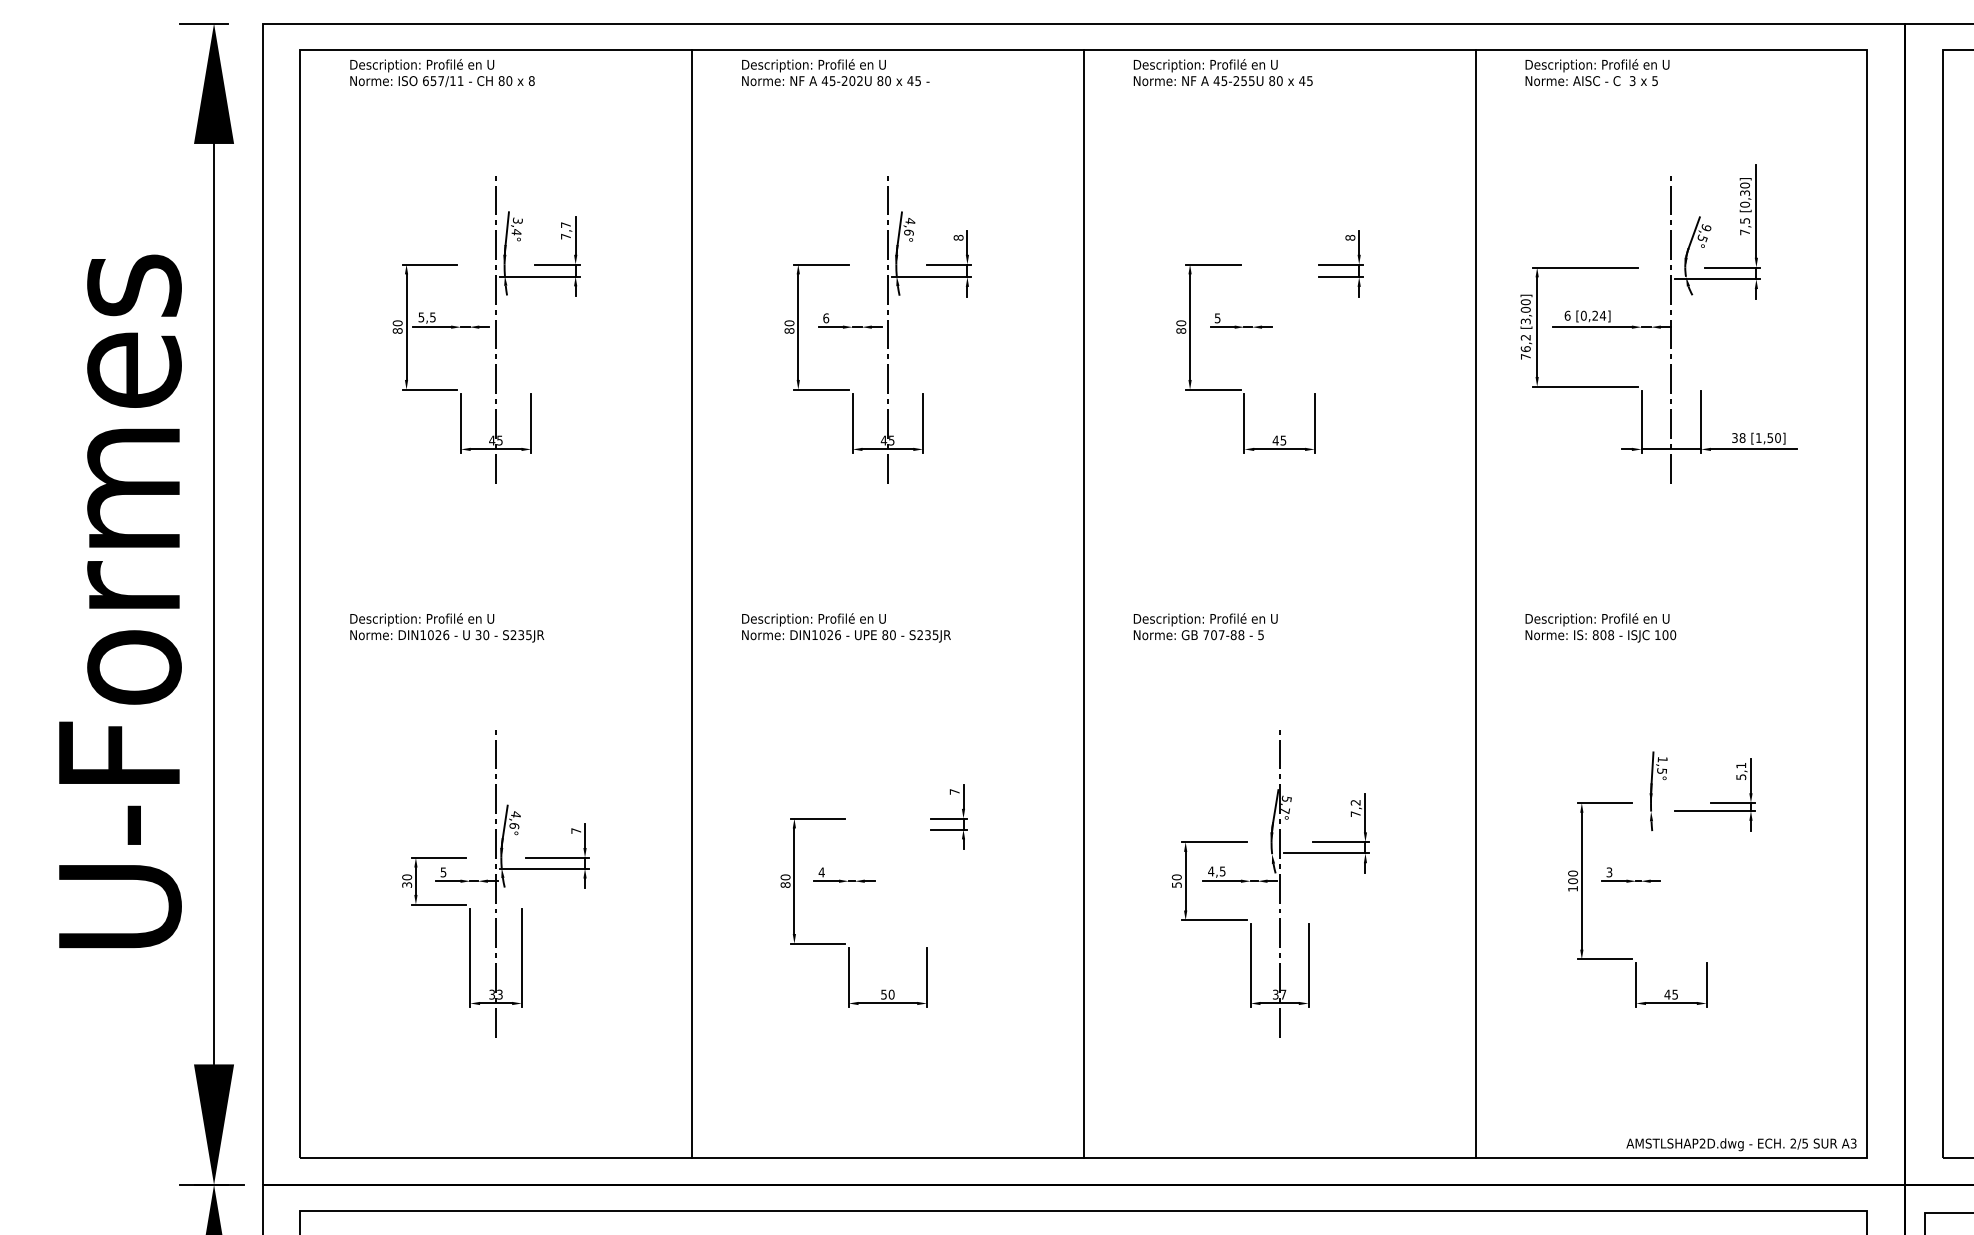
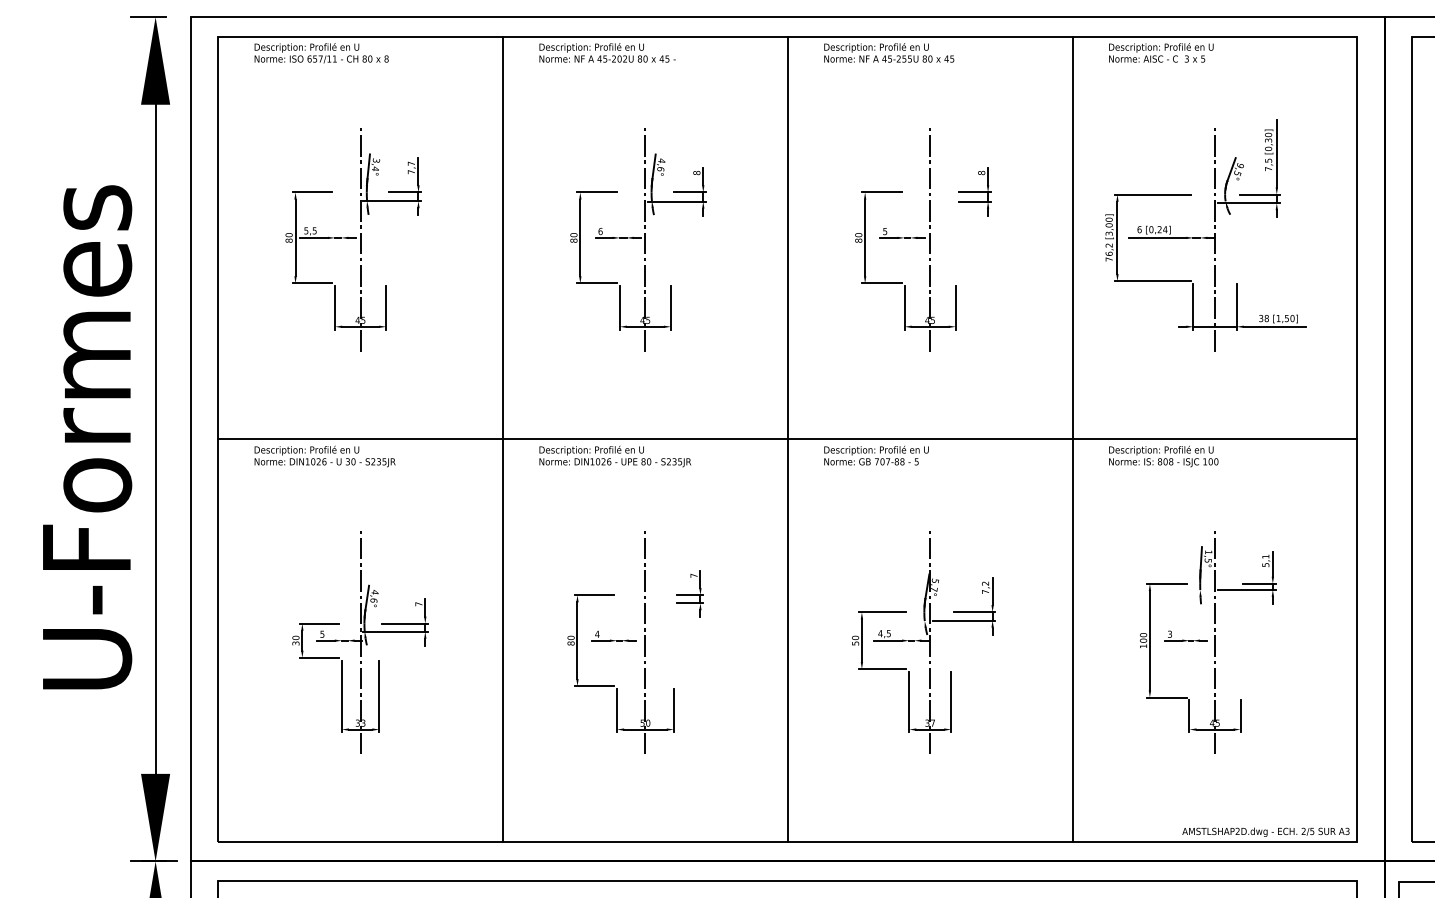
line: (1280, 326) -> (930, 237), added
line: (1083, 604) -> (787, 439), added
line: (887, 880) -> (645, 640), added
line: (1672, 880) -> (1215, 640), added

